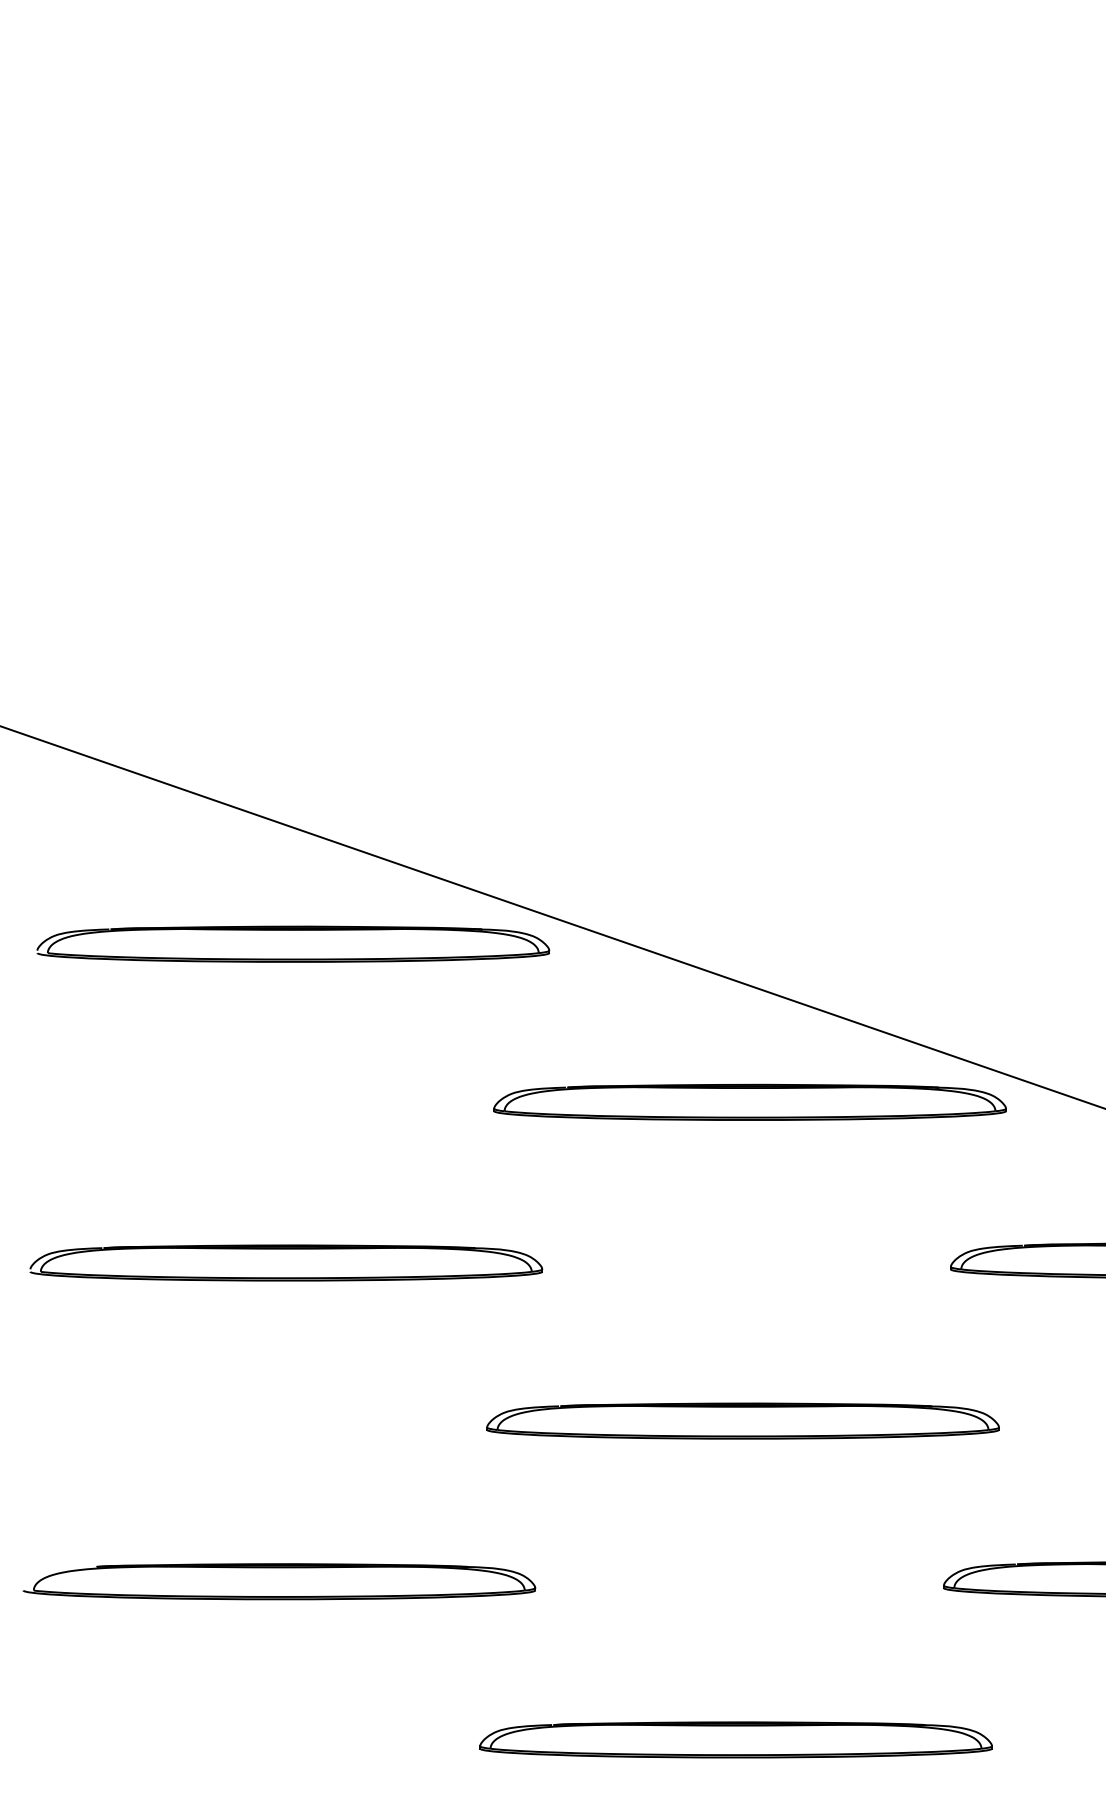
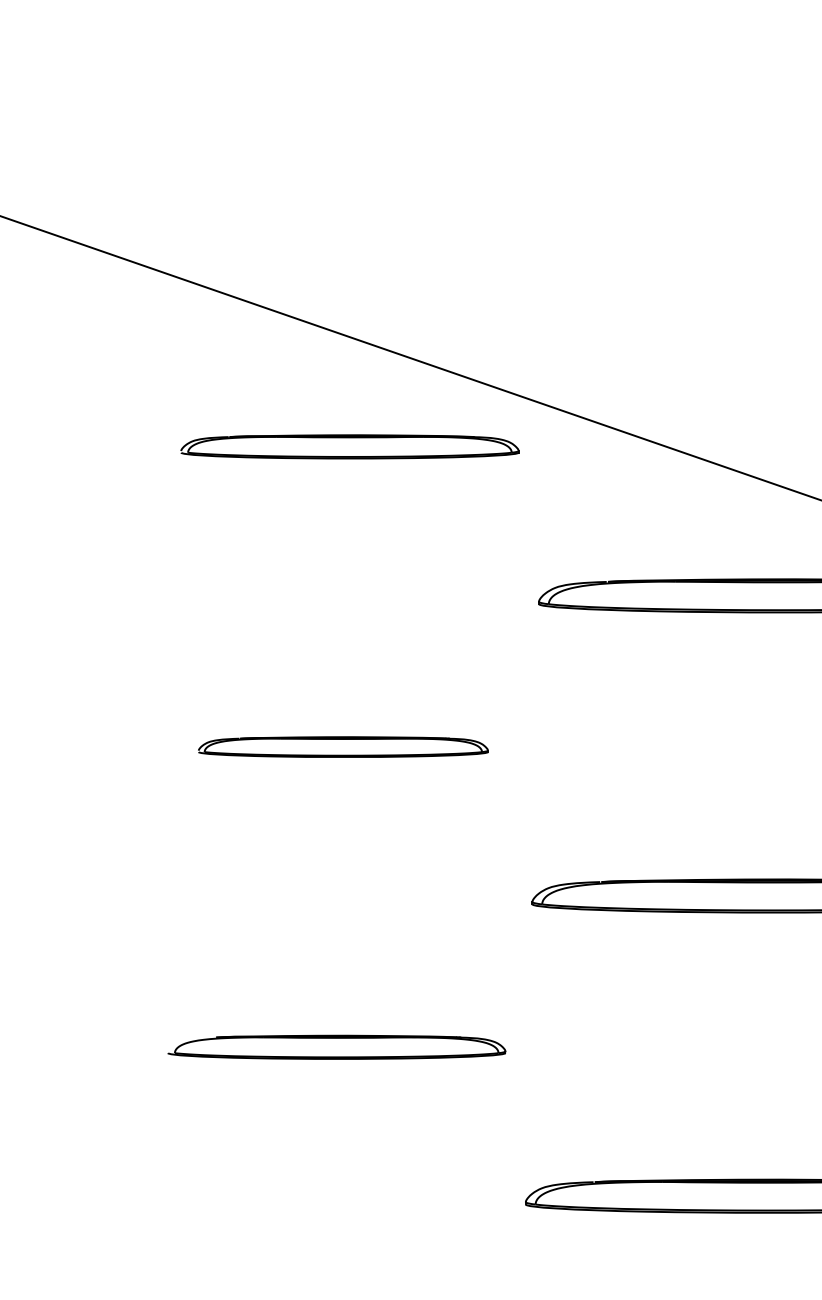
part: (293, 943) -> (350, 446), size x0.7
part: (286, 1262) -> (343, 746), size x0.6
part: (279, 1581) -> (336, 1047), size x0.7

